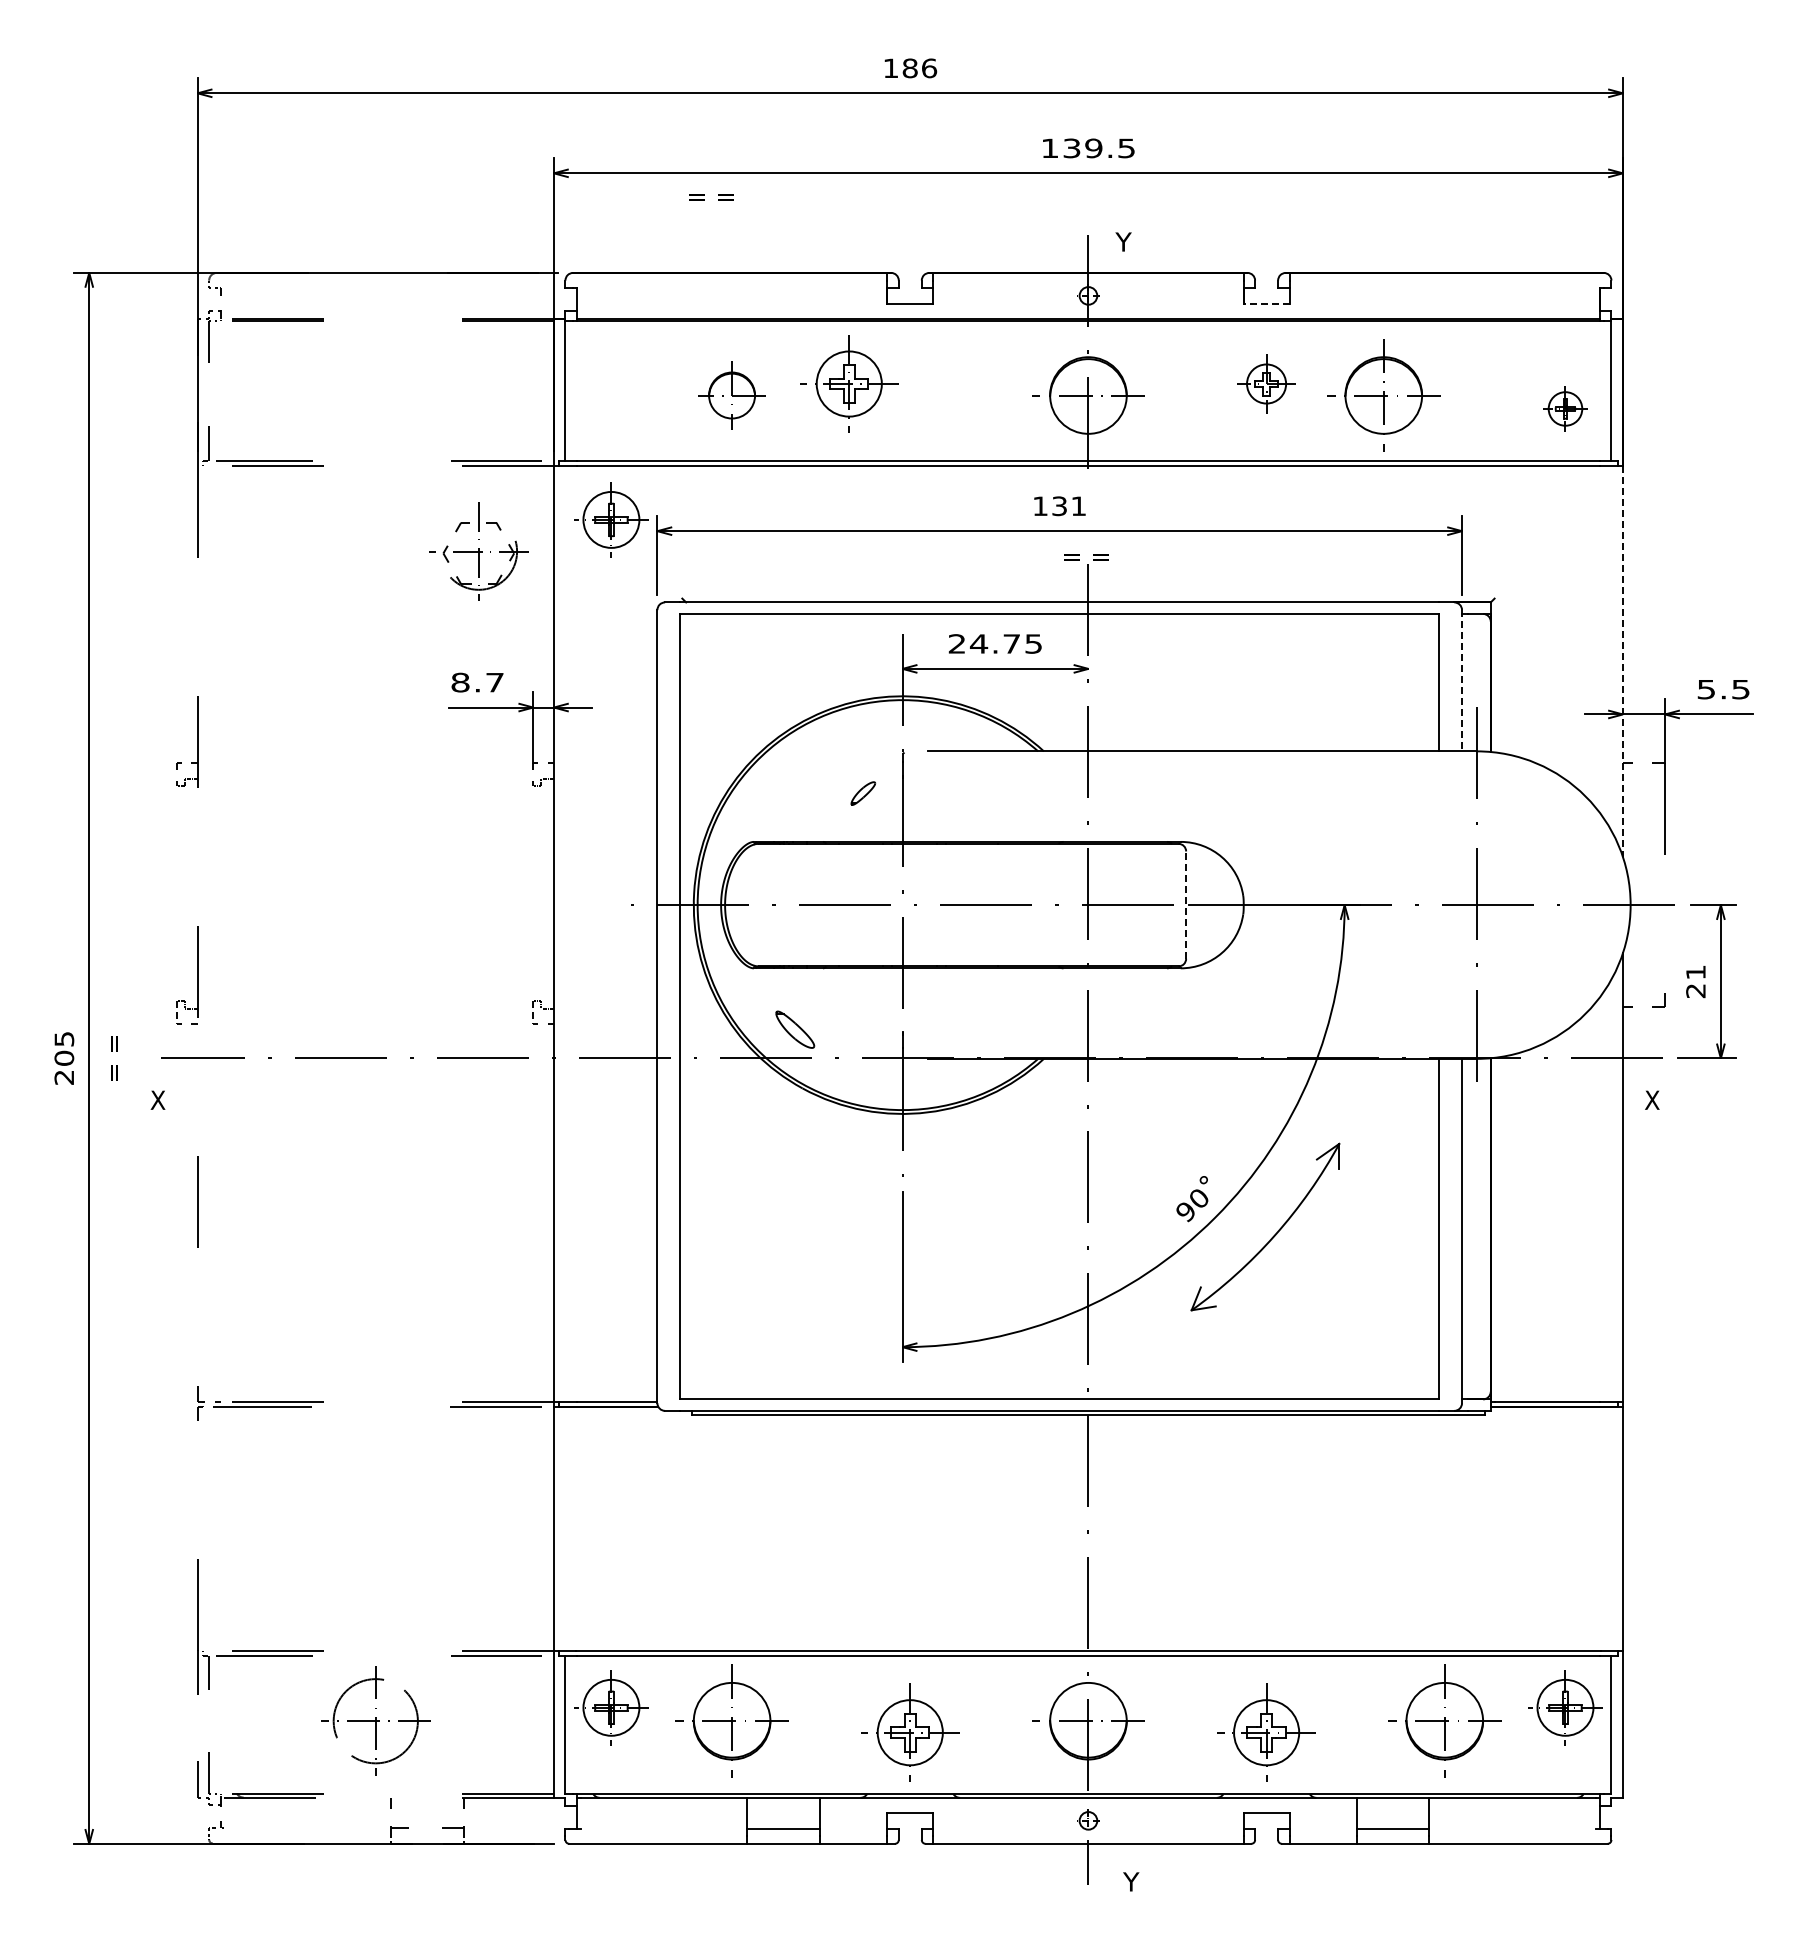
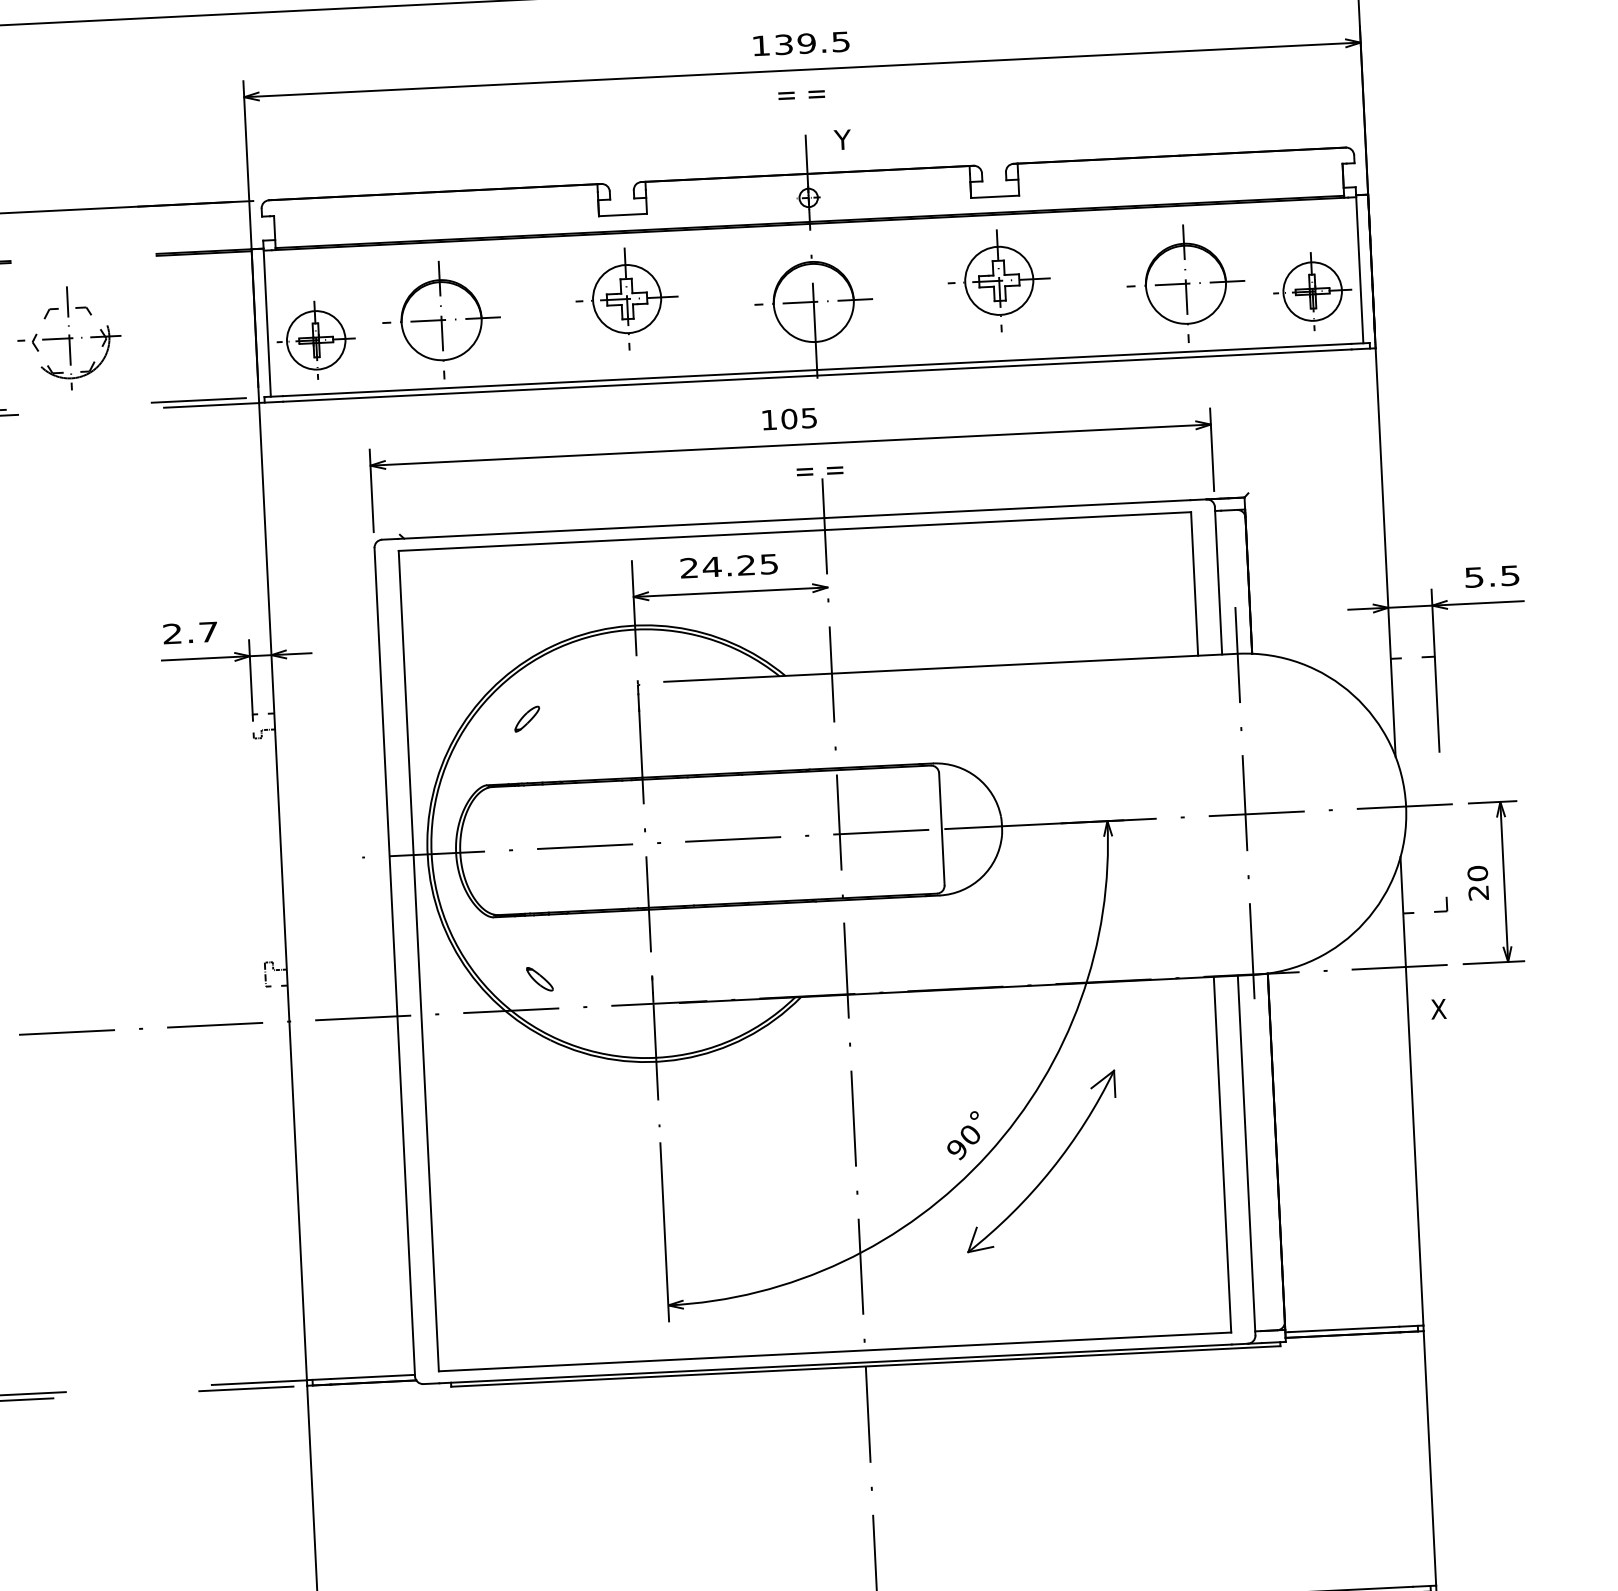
text: (711, 197) -> (801, 95), moved
line: (1266, 303) -> (995, 196), dashed -> solid
part: (849, 383) -> (627, 298), moved
part: (1266, 383) -> (999, 280), size x1.67
part: (731, 395) -> (440, 320), size x1.67
part: (1383, 395) -> (1185, 283), moved
part: (1565, 408) -> (1312, 291), size x1.67
text: (1068, 506) -> (798, 418), 131 -> 105
part: (611, 519) -> (316, 339), moved
part: (478, 551) -> (69, 338), moved
text: (1011, 643) -> (746, 564), 24.75 -> 24.25
line: (1622, 661) -> (1385, 552), dashed -> solid
line: (1462, 680) -> (1219, 580), dashed -> solid
text: (460, 682) -> (172, 633), 8.7 -> 2.7
part: (863, 793) -> (527, 719), moved
line: (1186, 905) -> (942, 829), dashed -> solid
text: (1695, 972) -> (1477, 873), 21 -> 20
part: (795, 1029) -> (540, 979), size x0.62

